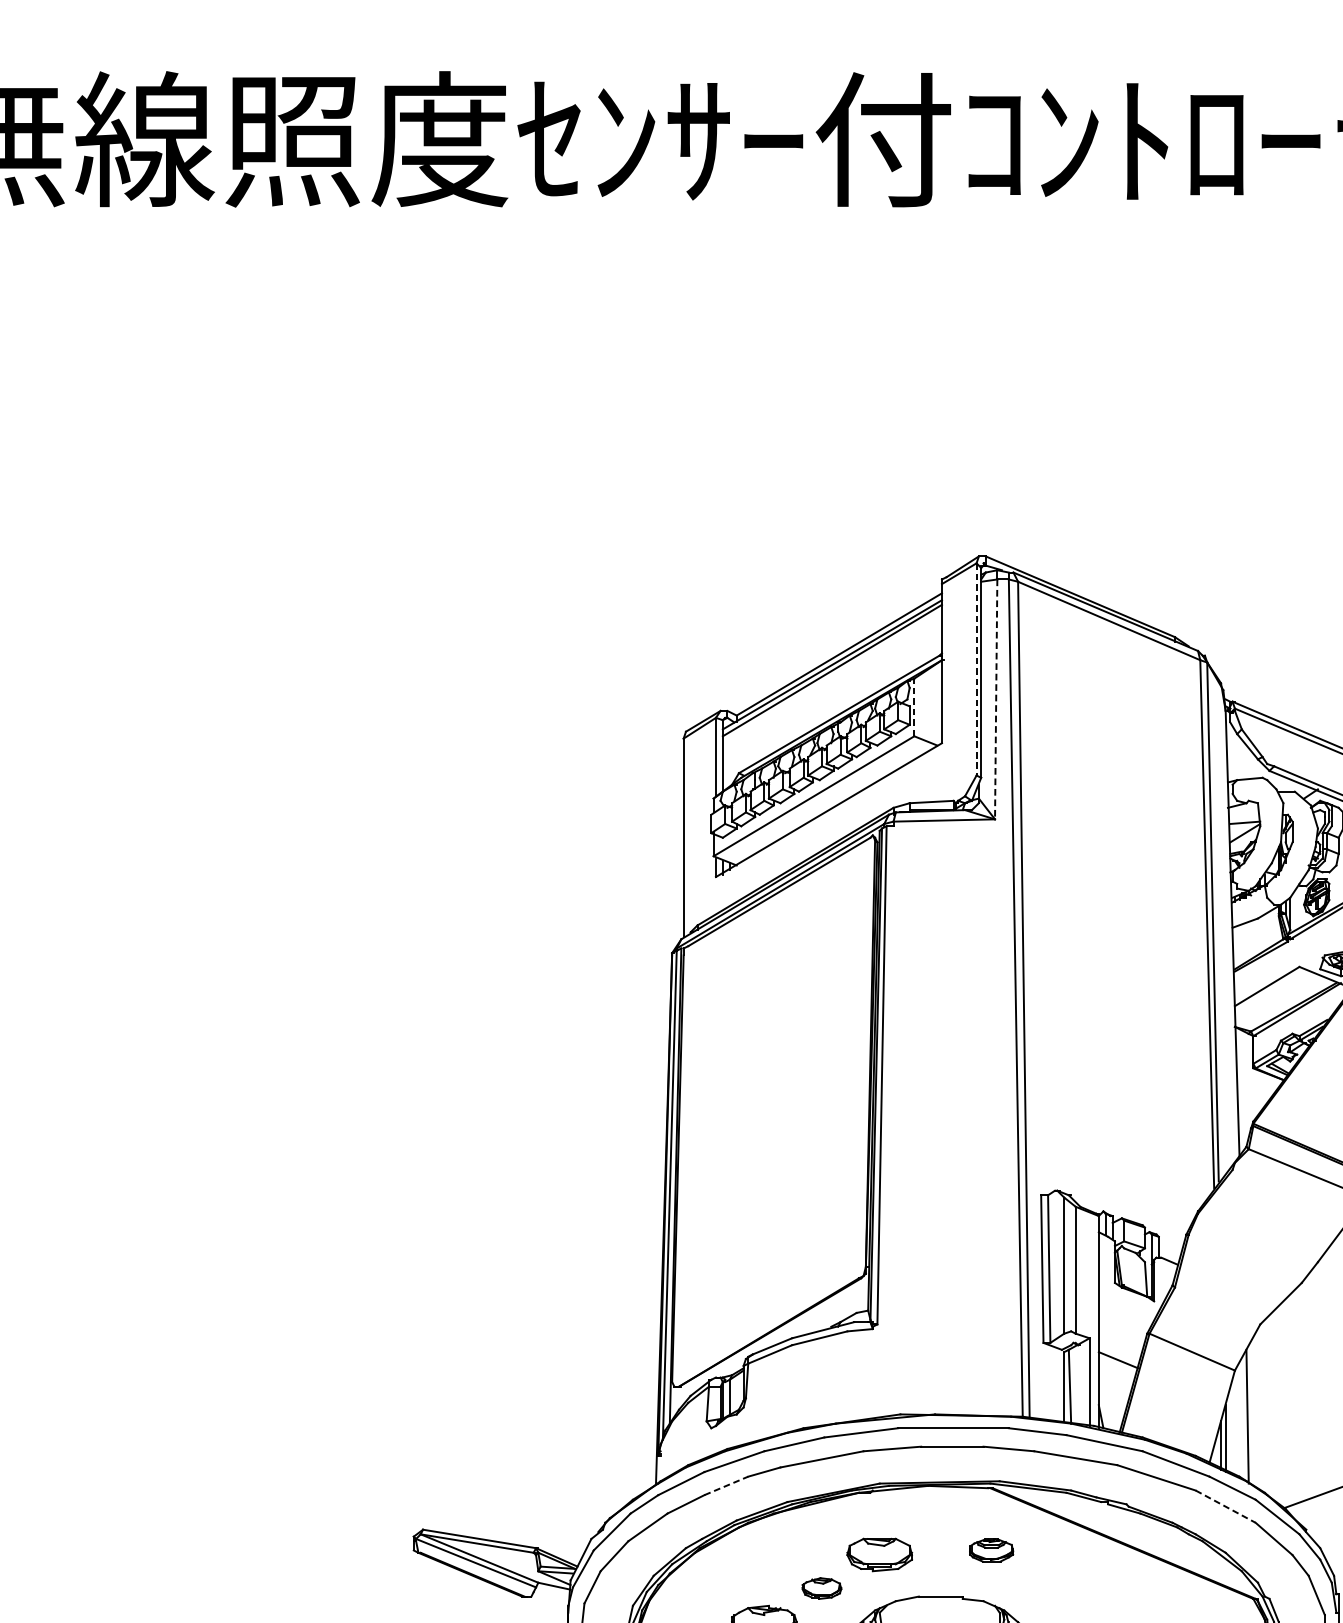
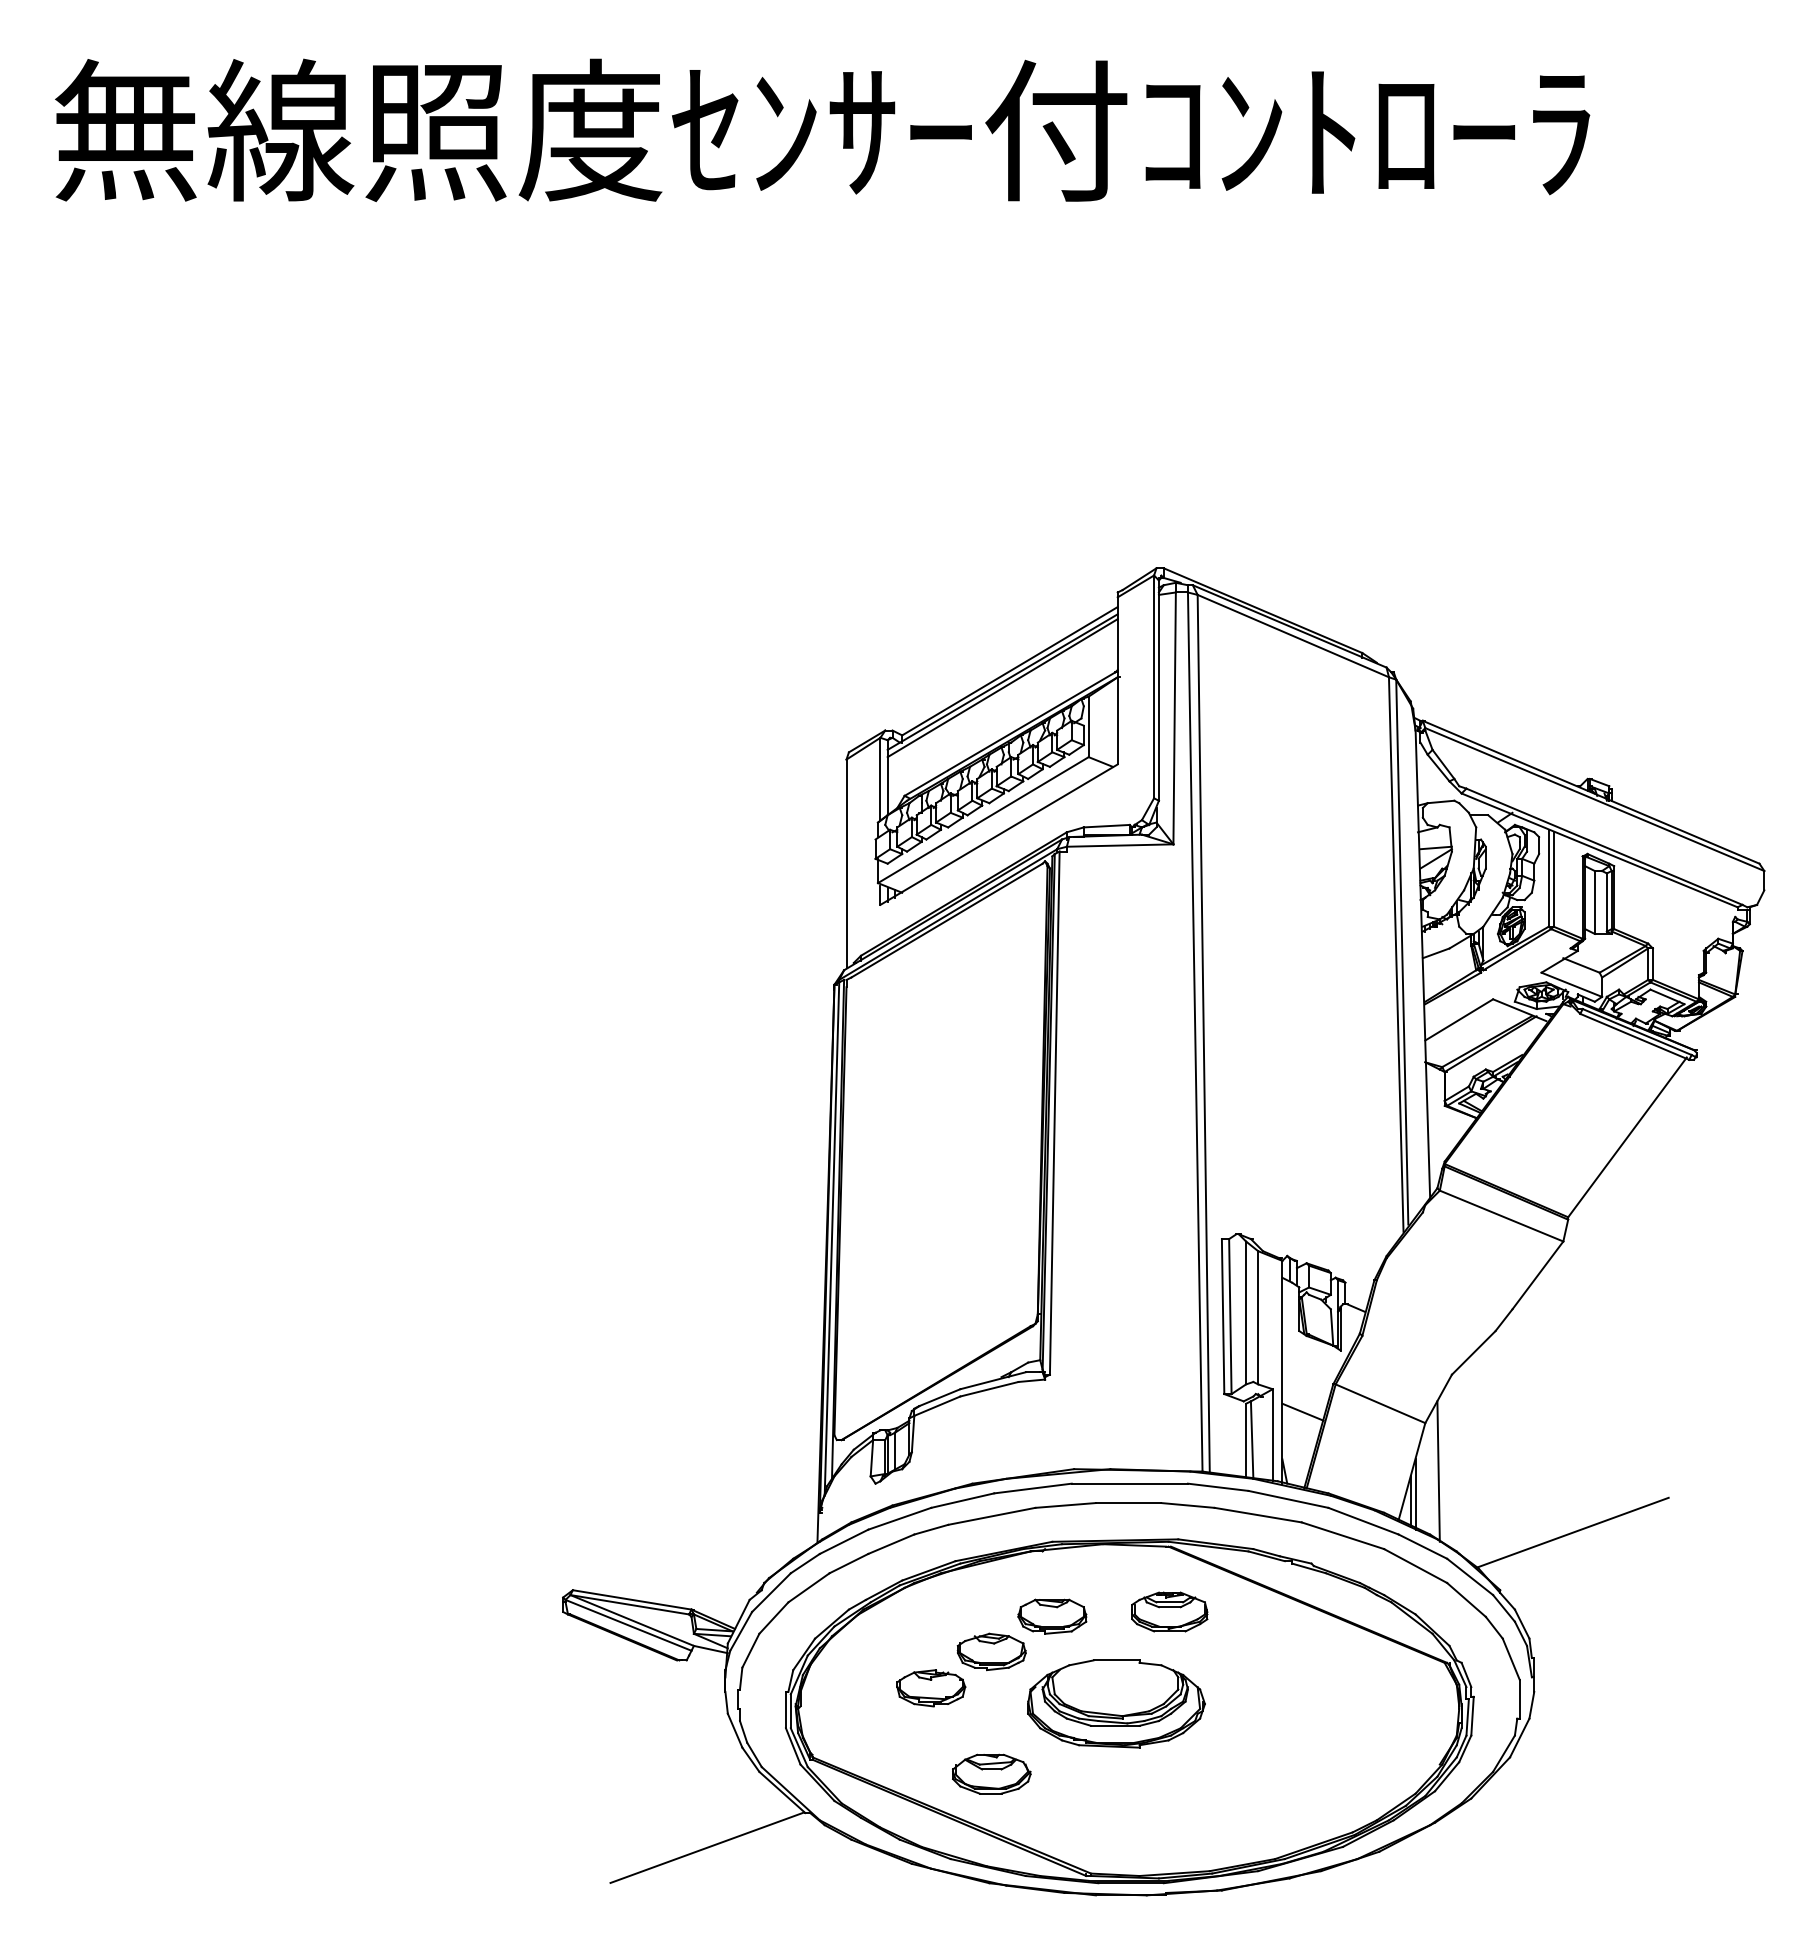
line: (976, 669) -> (1154, 687), dashed -> solid
line: (996, 699) -> (1174, 718), dashed -> solid
line: (914, 707) -> (1088, 726), dashed -> solid
line: (726, 1486) -> (891, 1544), dashed -> solid
line: (1225, 1507) -> (1415, 1566), dashed -> solid
part: (991, 1549) -> (1169, 1611), size x1.67
part: (821, 1588) -> (991, 1651), size x1.67

